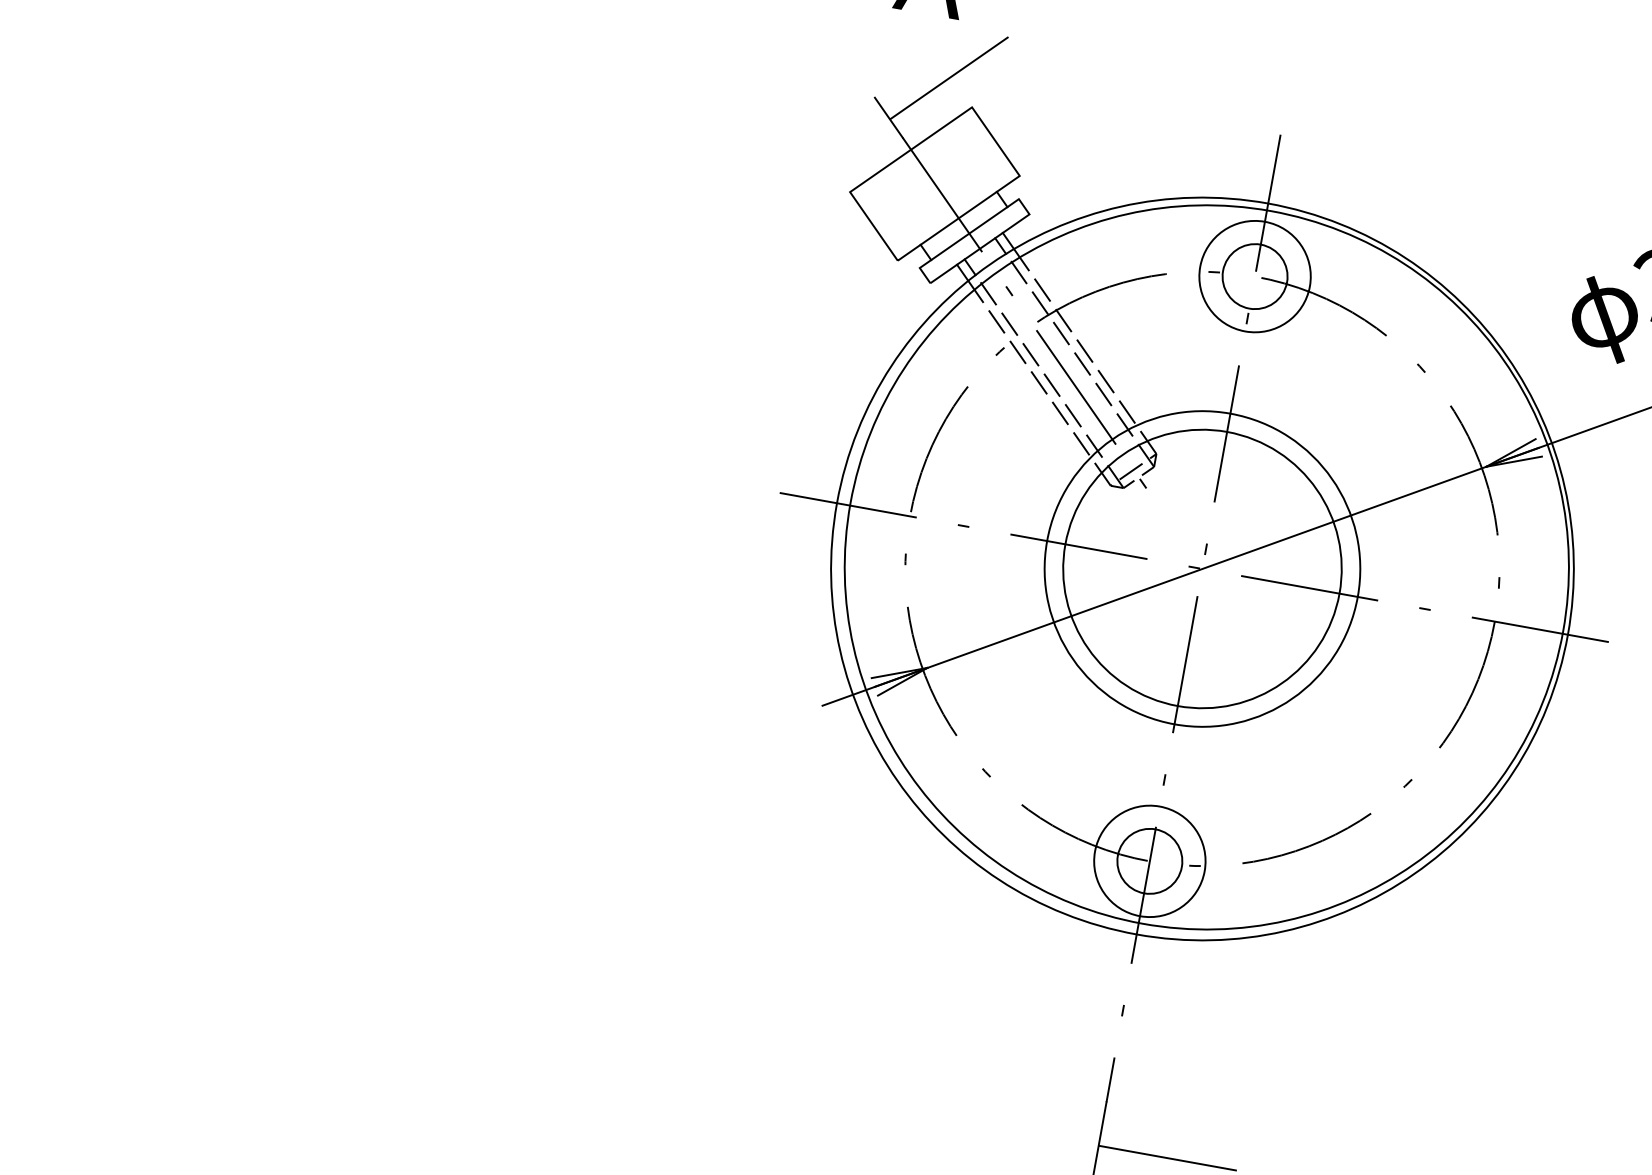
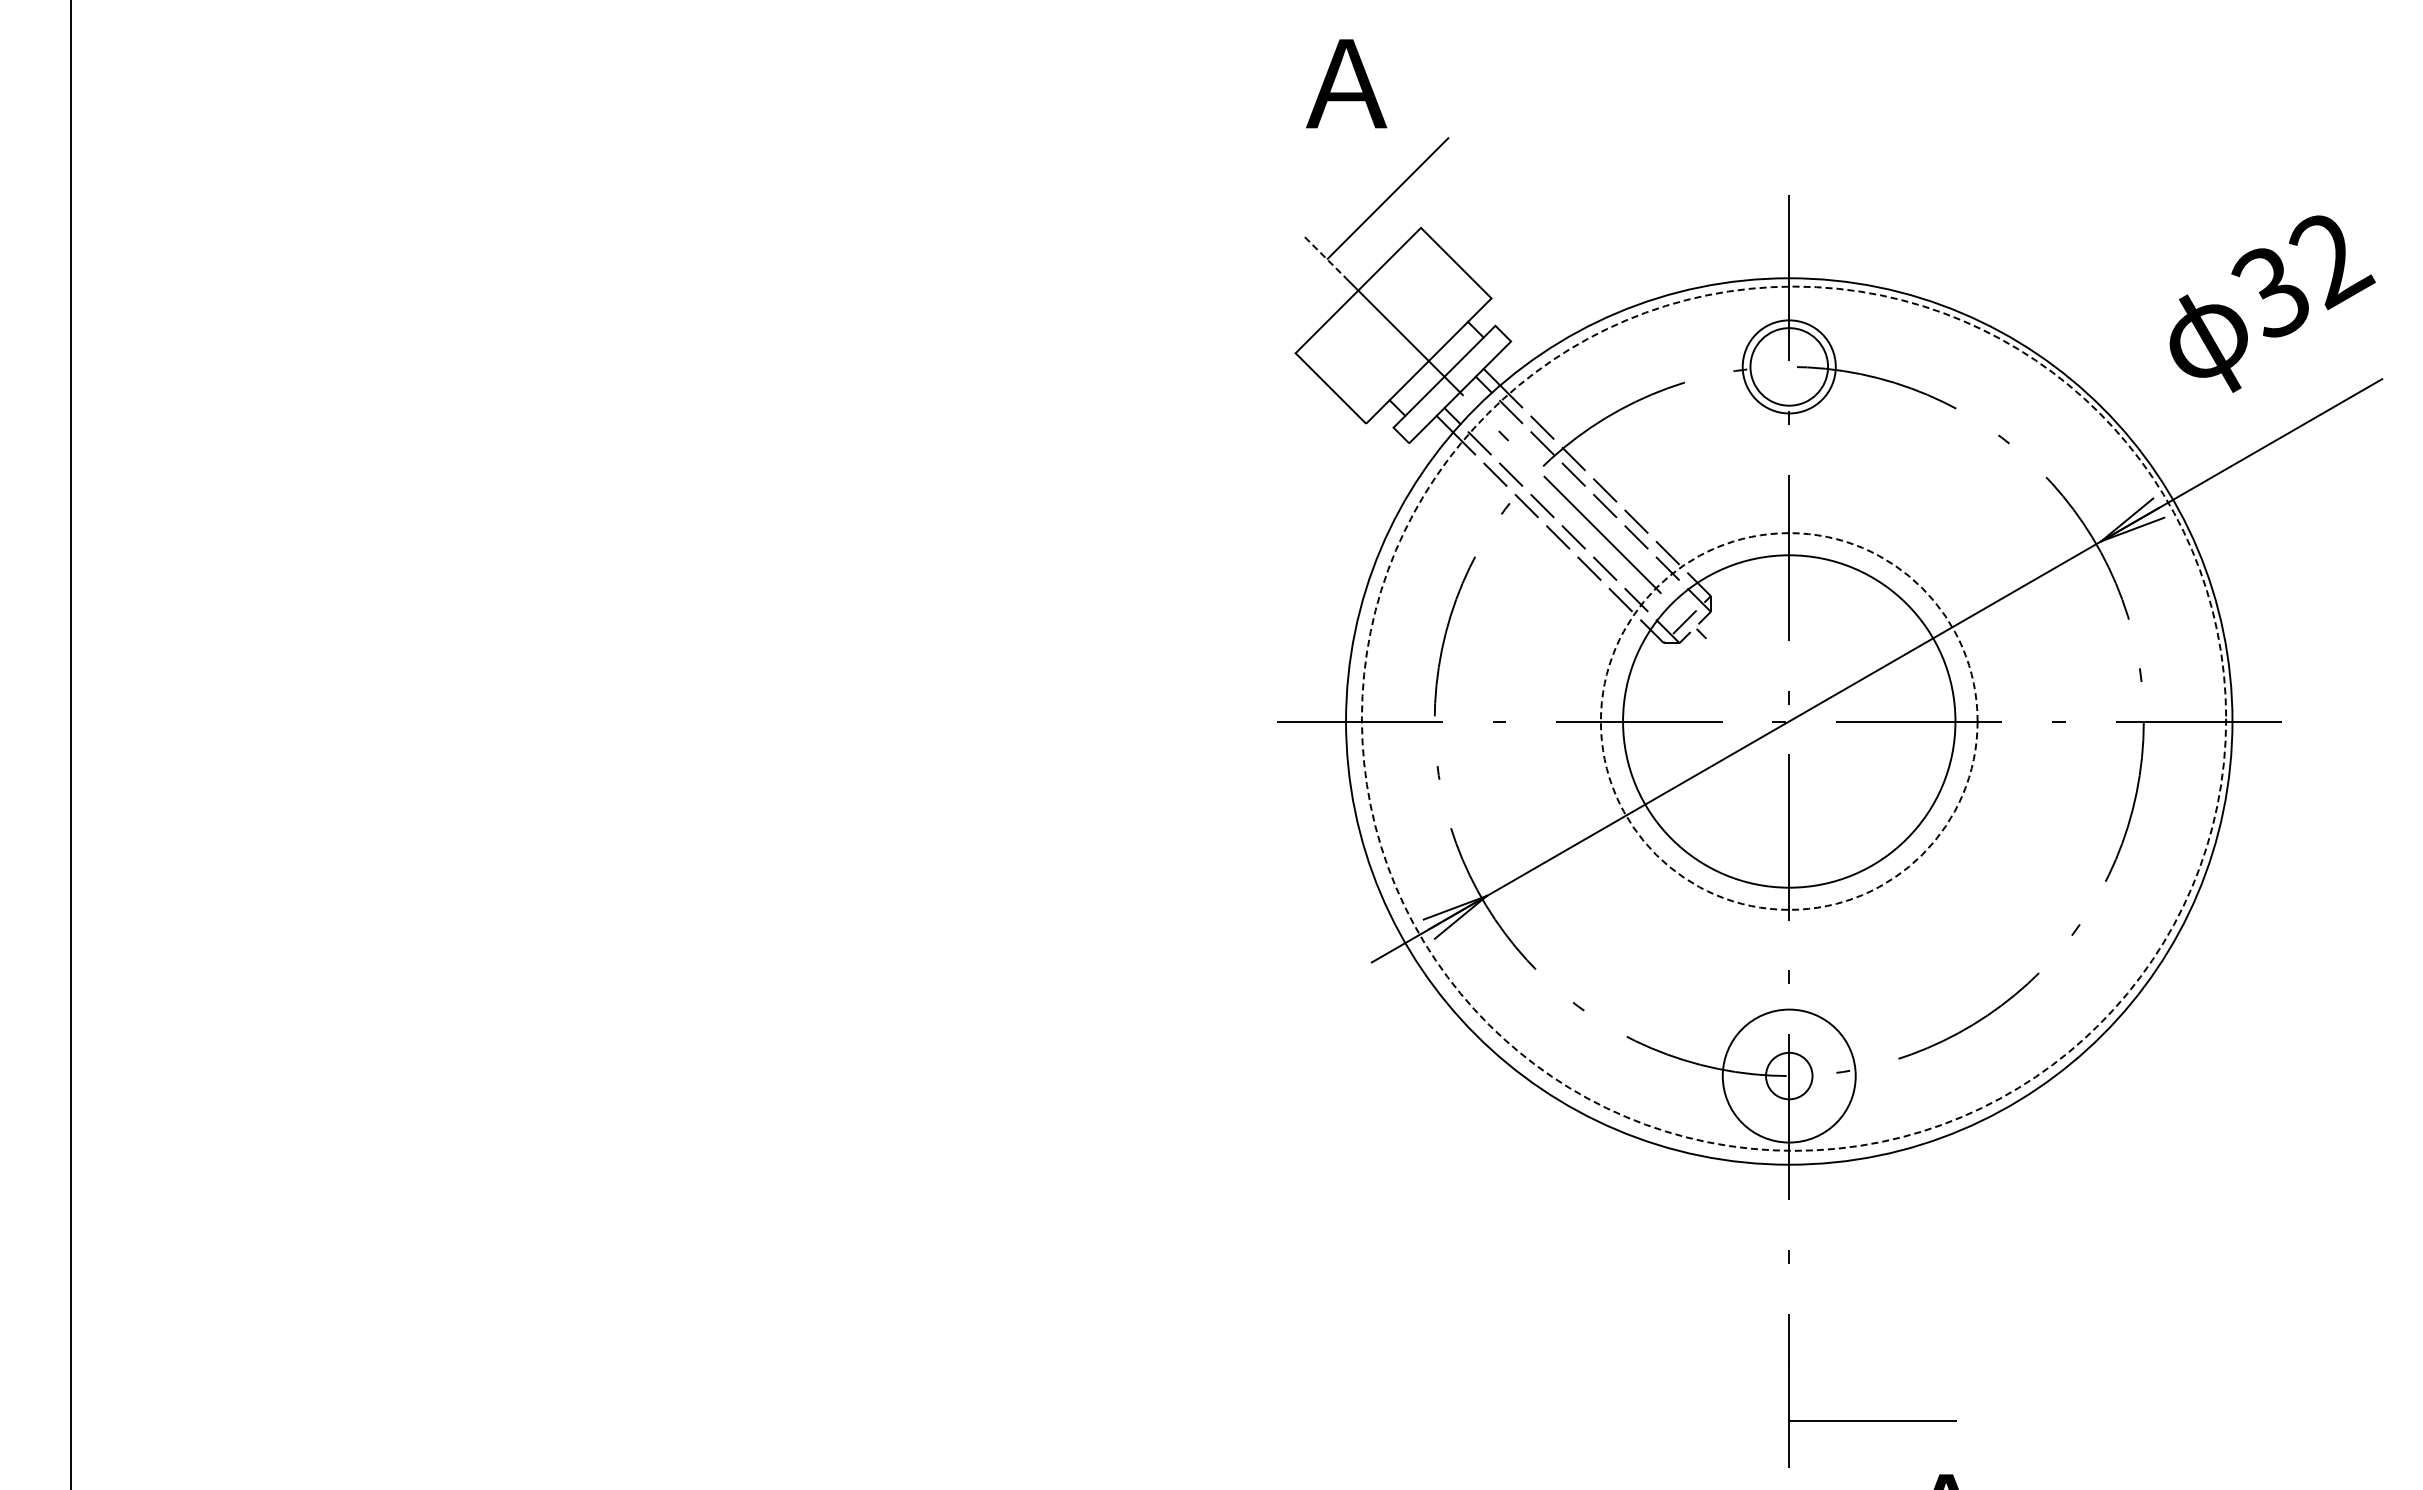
line: (888, 118) -> (1325, 258), solid -> dashed
circle: (1254, 276) -> (1788, 366), size x0.7
circle: (1206, 567) -> (1793, 718), solid -> dashed
circle: (1201, 568) -> (1788, 721), solid -> dashed
circle: (1150, 860) -> (1789, 1075), size x0.6

